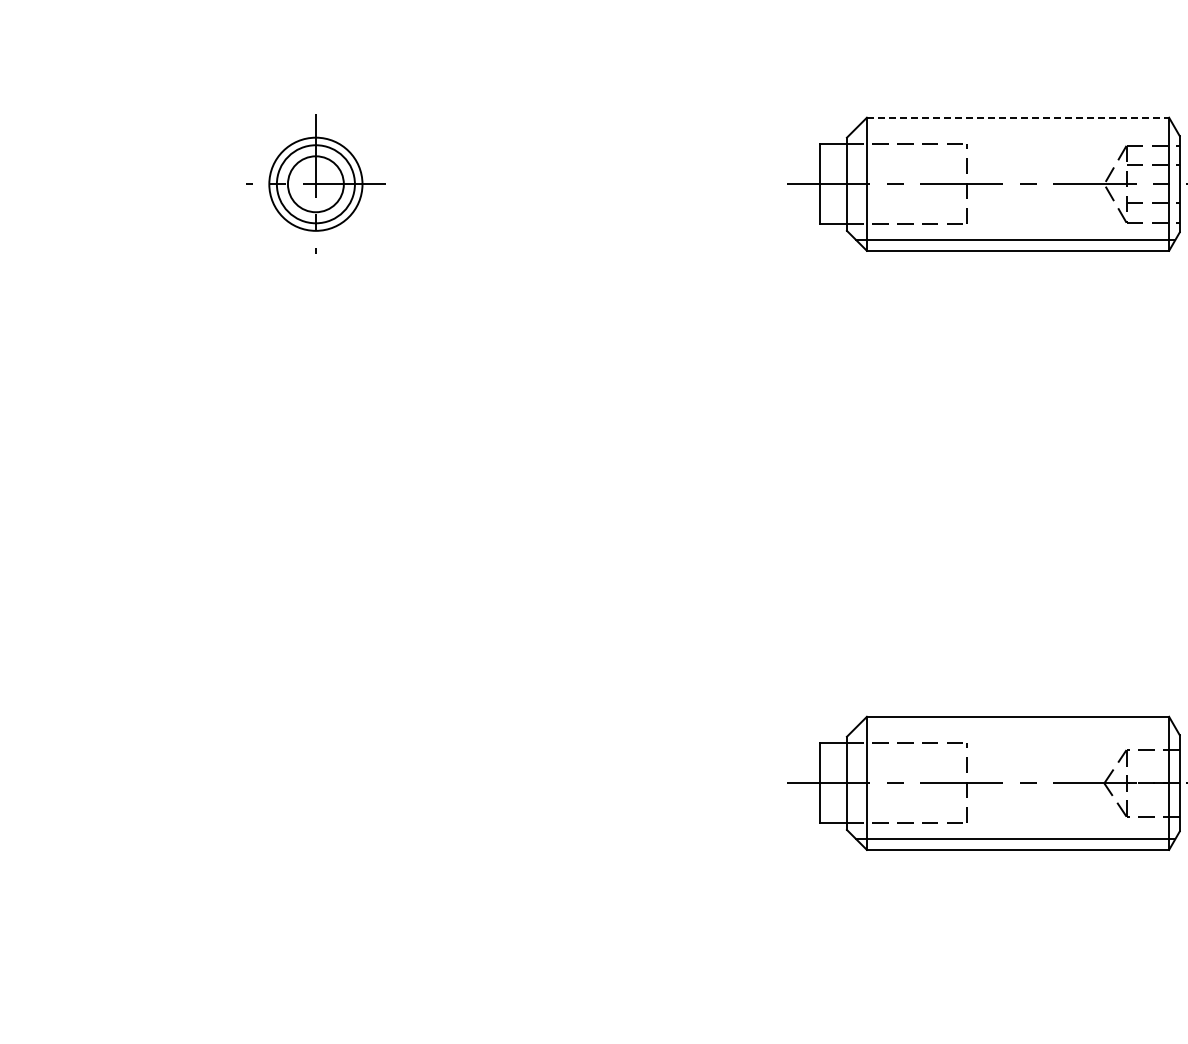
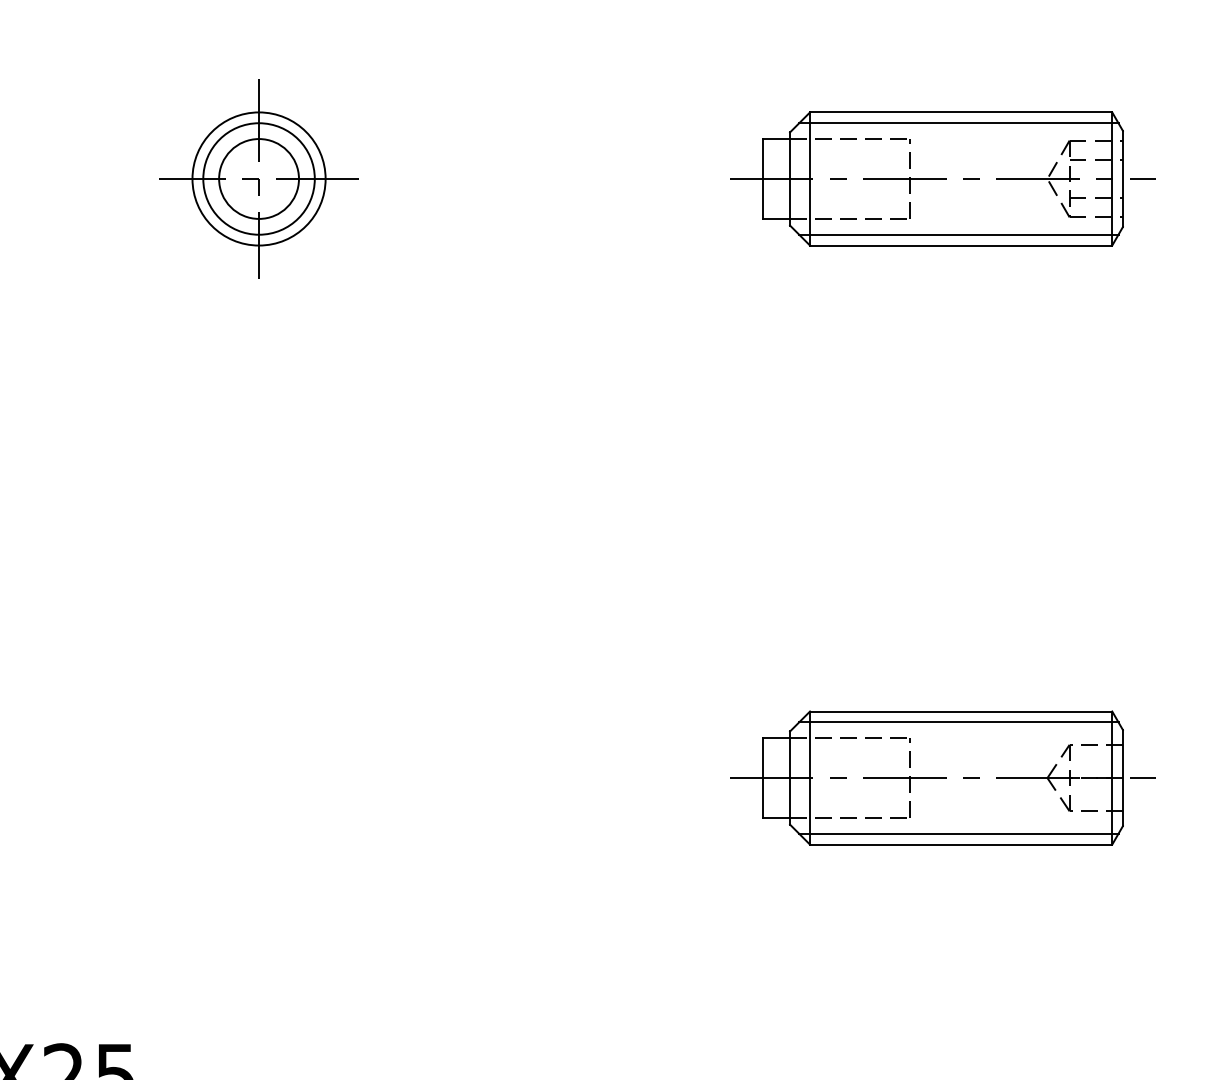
line: (1018, 117) -> (961, 112), dashed -> solid
line: (1015, 128) -> (958, 123), added
part: (315, 183) -> (258, 178), size x1.43
line: (1015, 727) -> (958, 722), added

